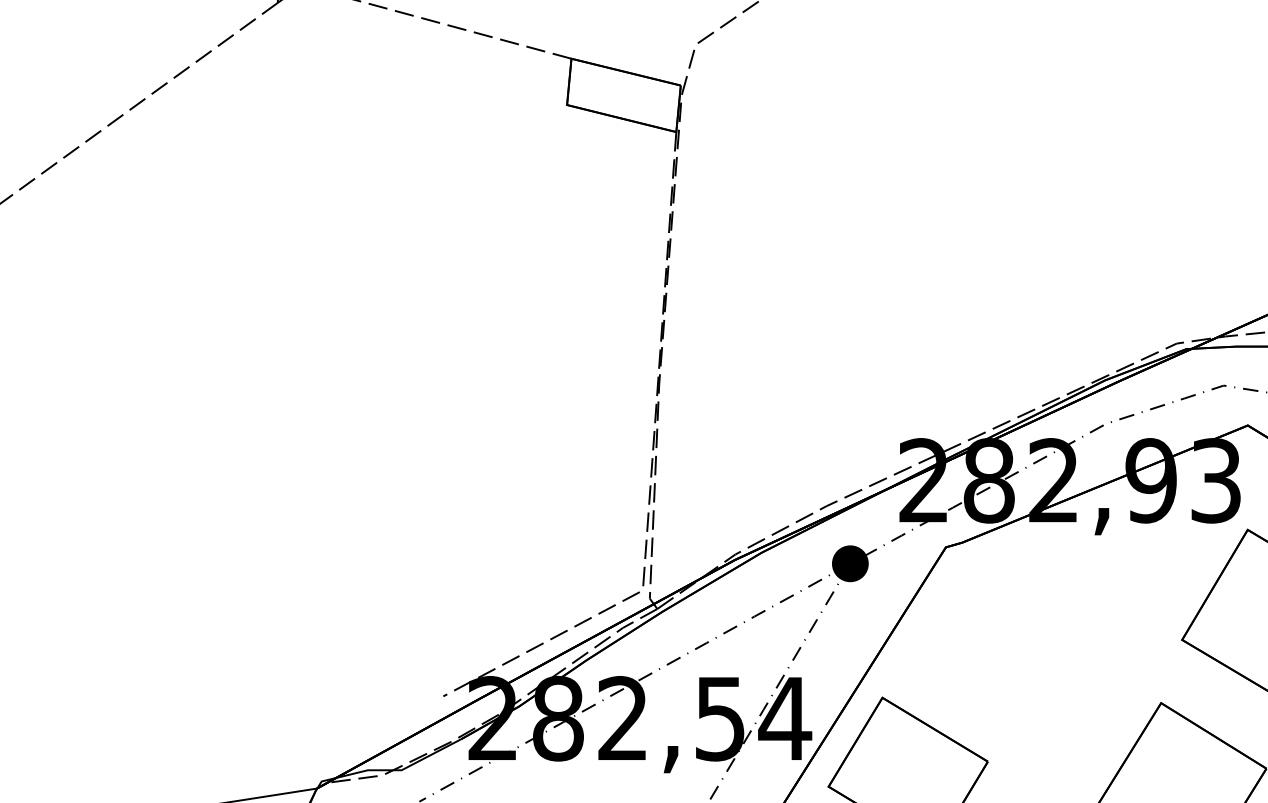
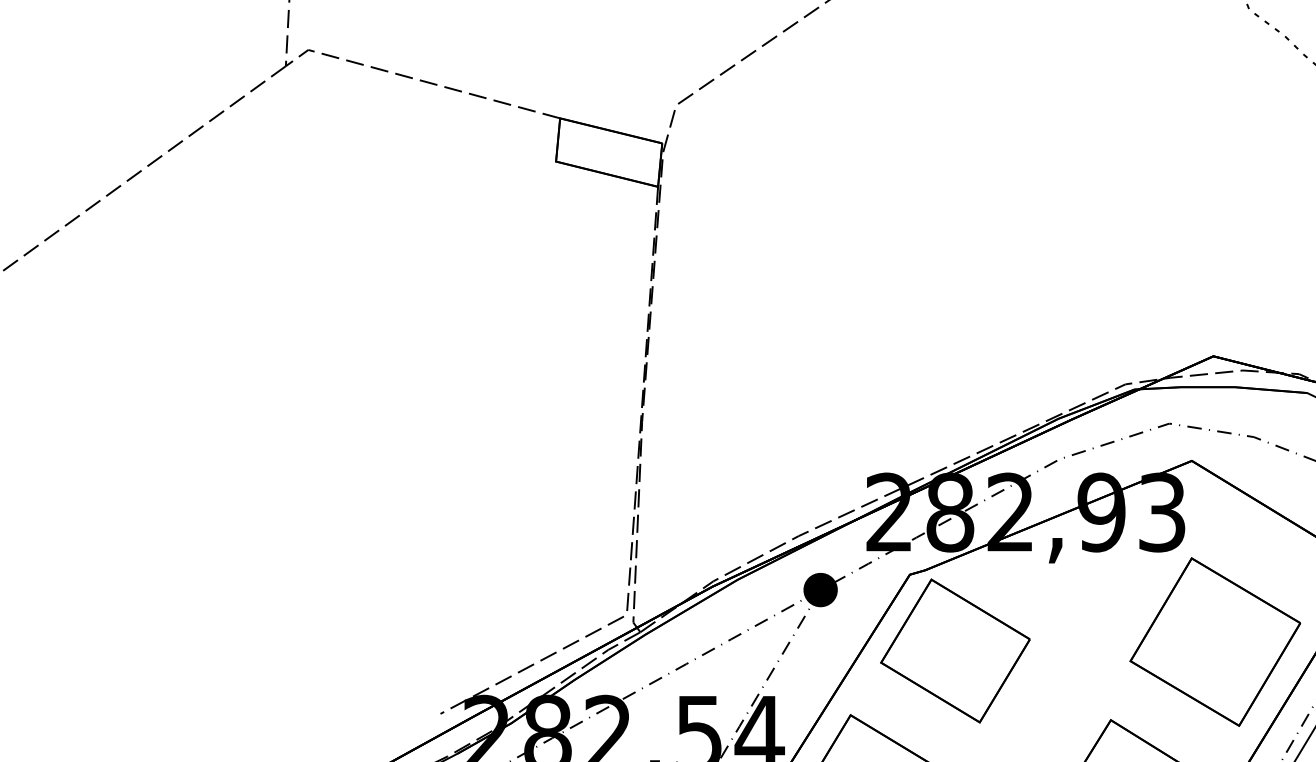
part: (994, 628) -> (955, 650), added

